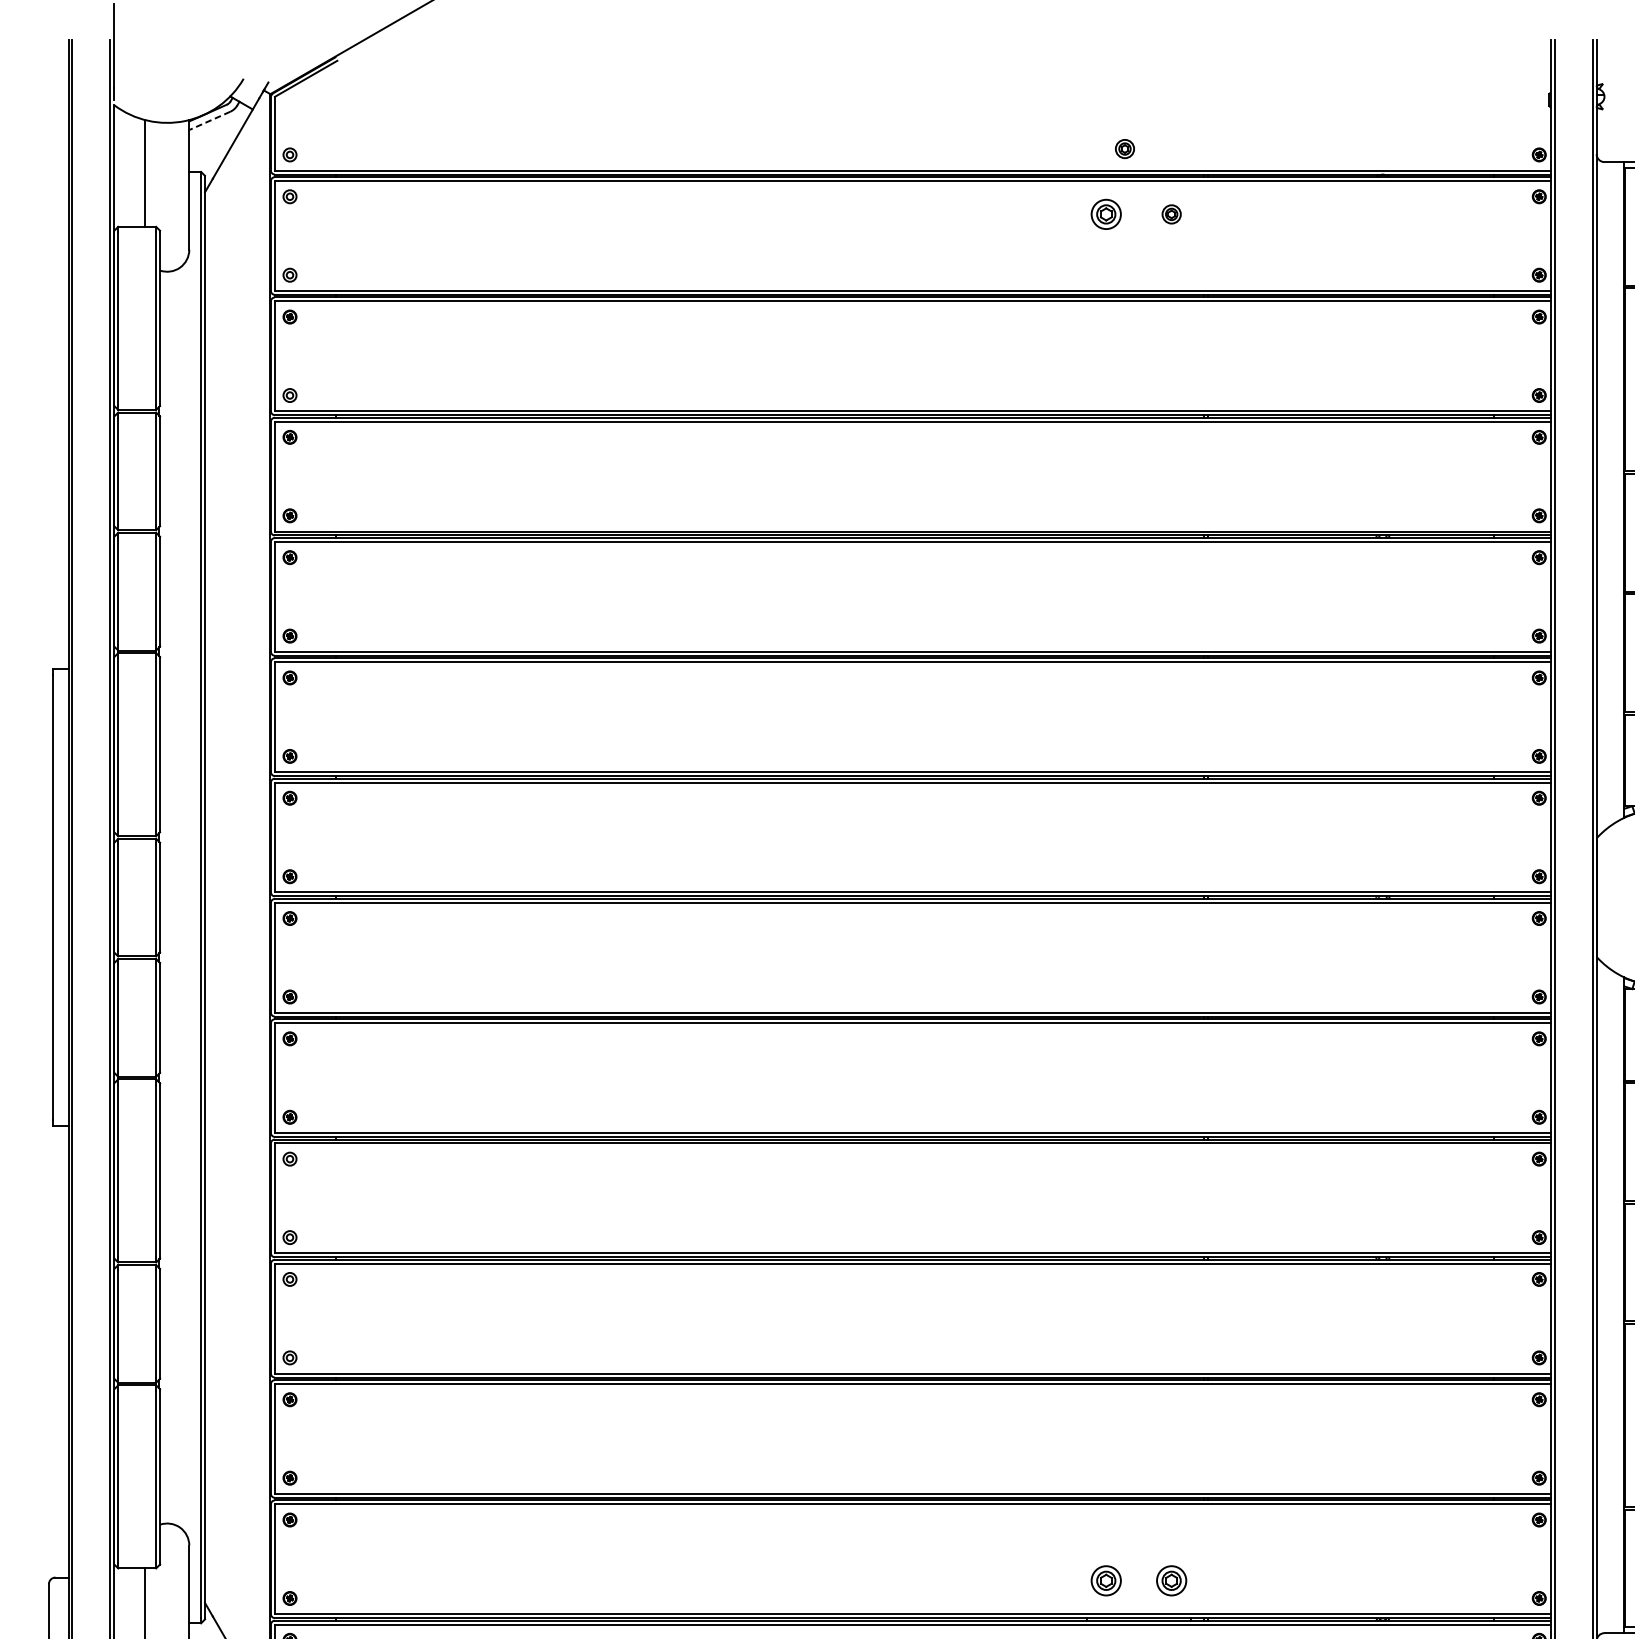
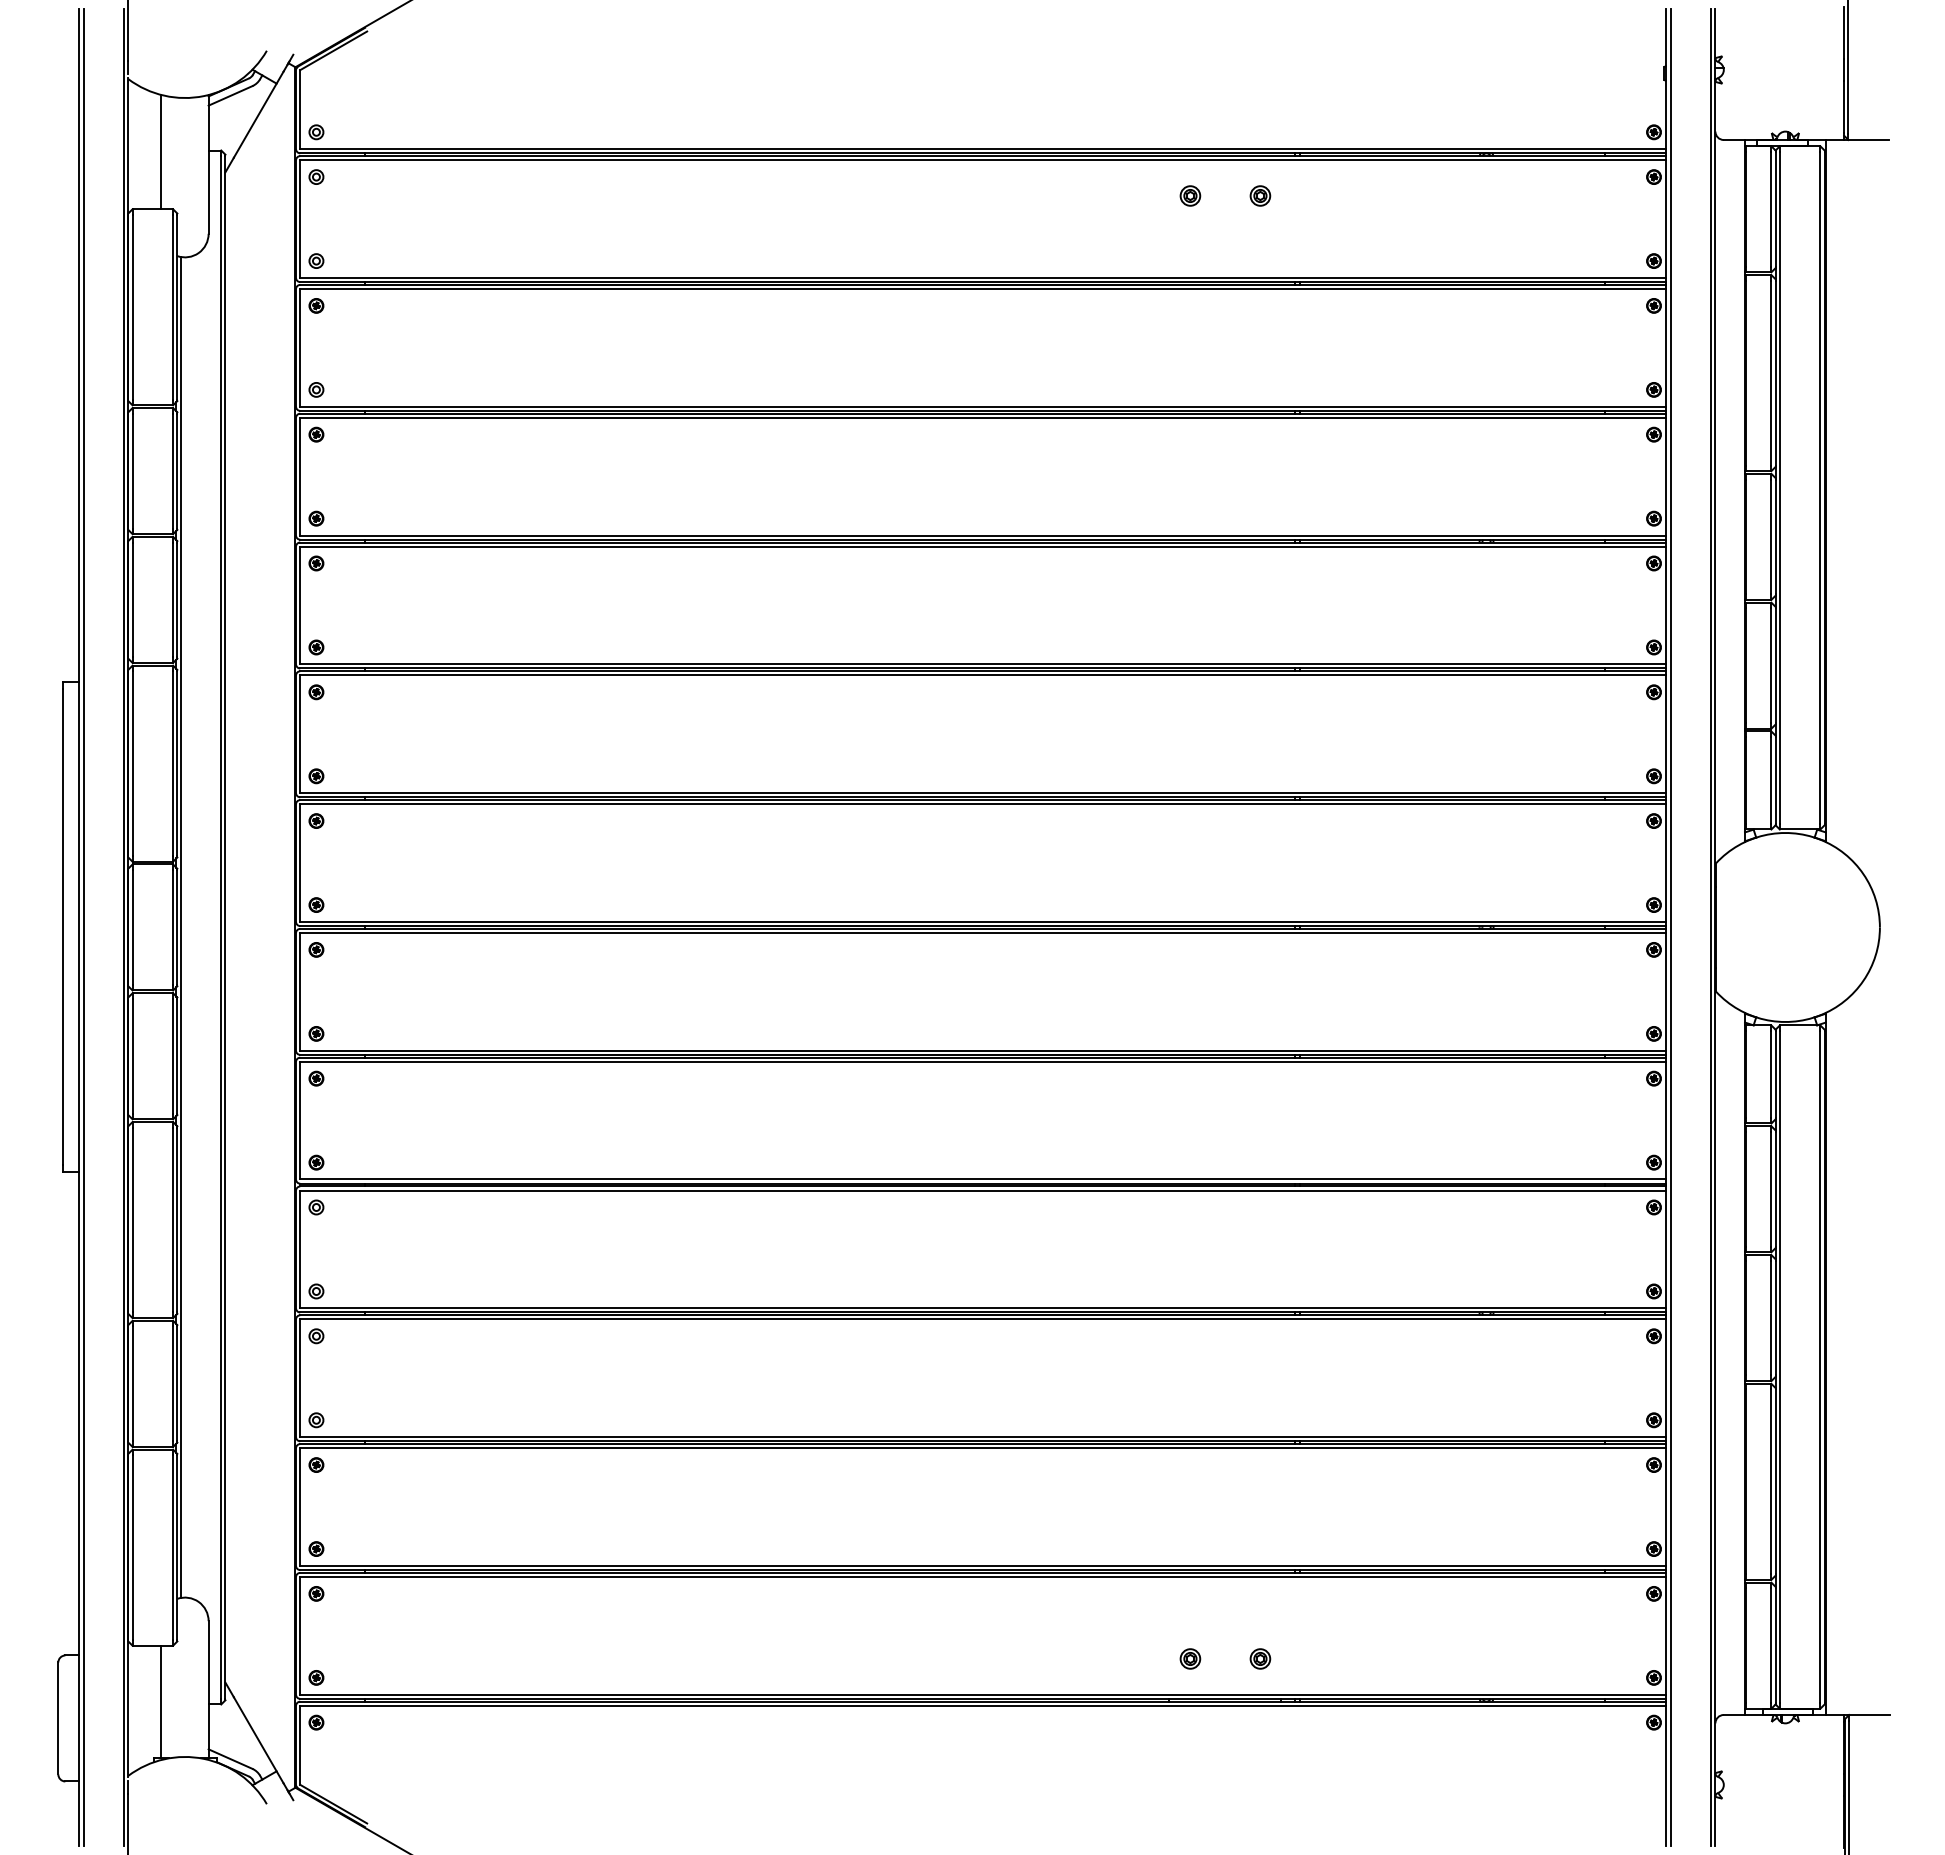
line: (209, 120) -> (230, 95), dashed -> solid
part: (1125, 148) -> (1210, 125), removed
part: (1106, 213) -> (1190, 195), size x0.62
line: (163, 897) -> (180, 927), added
part: (1106, 1580) -> (1190, 1658), size x0.62
part: (1171, 1580) -> (1260, 1658), size x0.62

